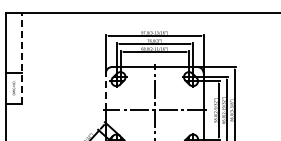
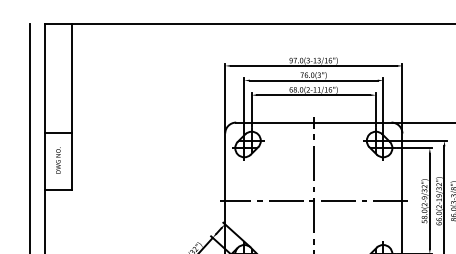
line: (21, 58) -> (72, 107), dashed -> solid
line: (105, 91) -> (224, 166), dashed -> solid

